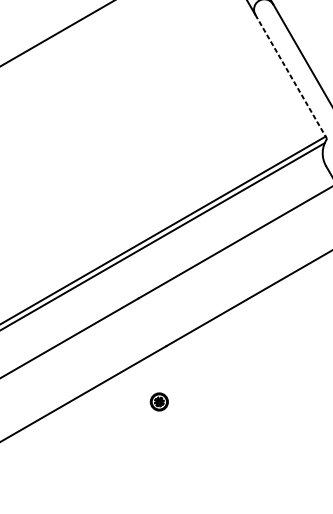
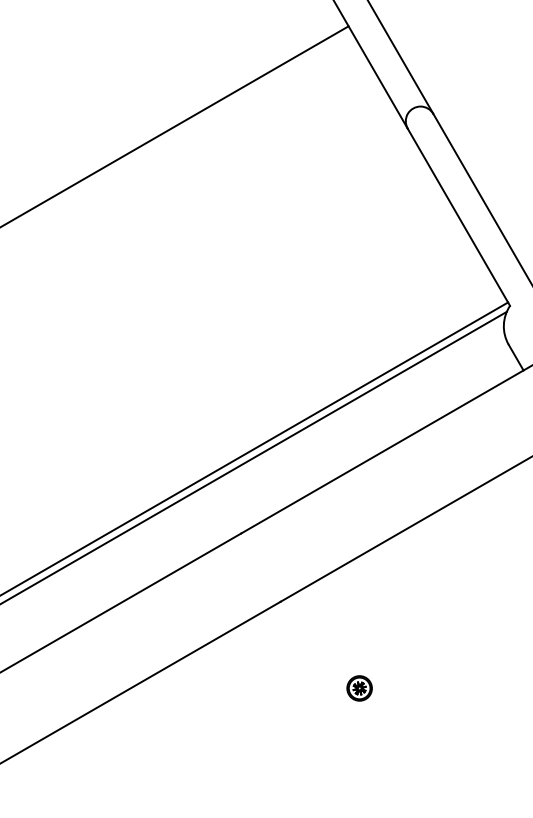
line: (291, 77) -> (459, 217), dashed -> solid
part: (159, 402) -> (359, 688), moved

